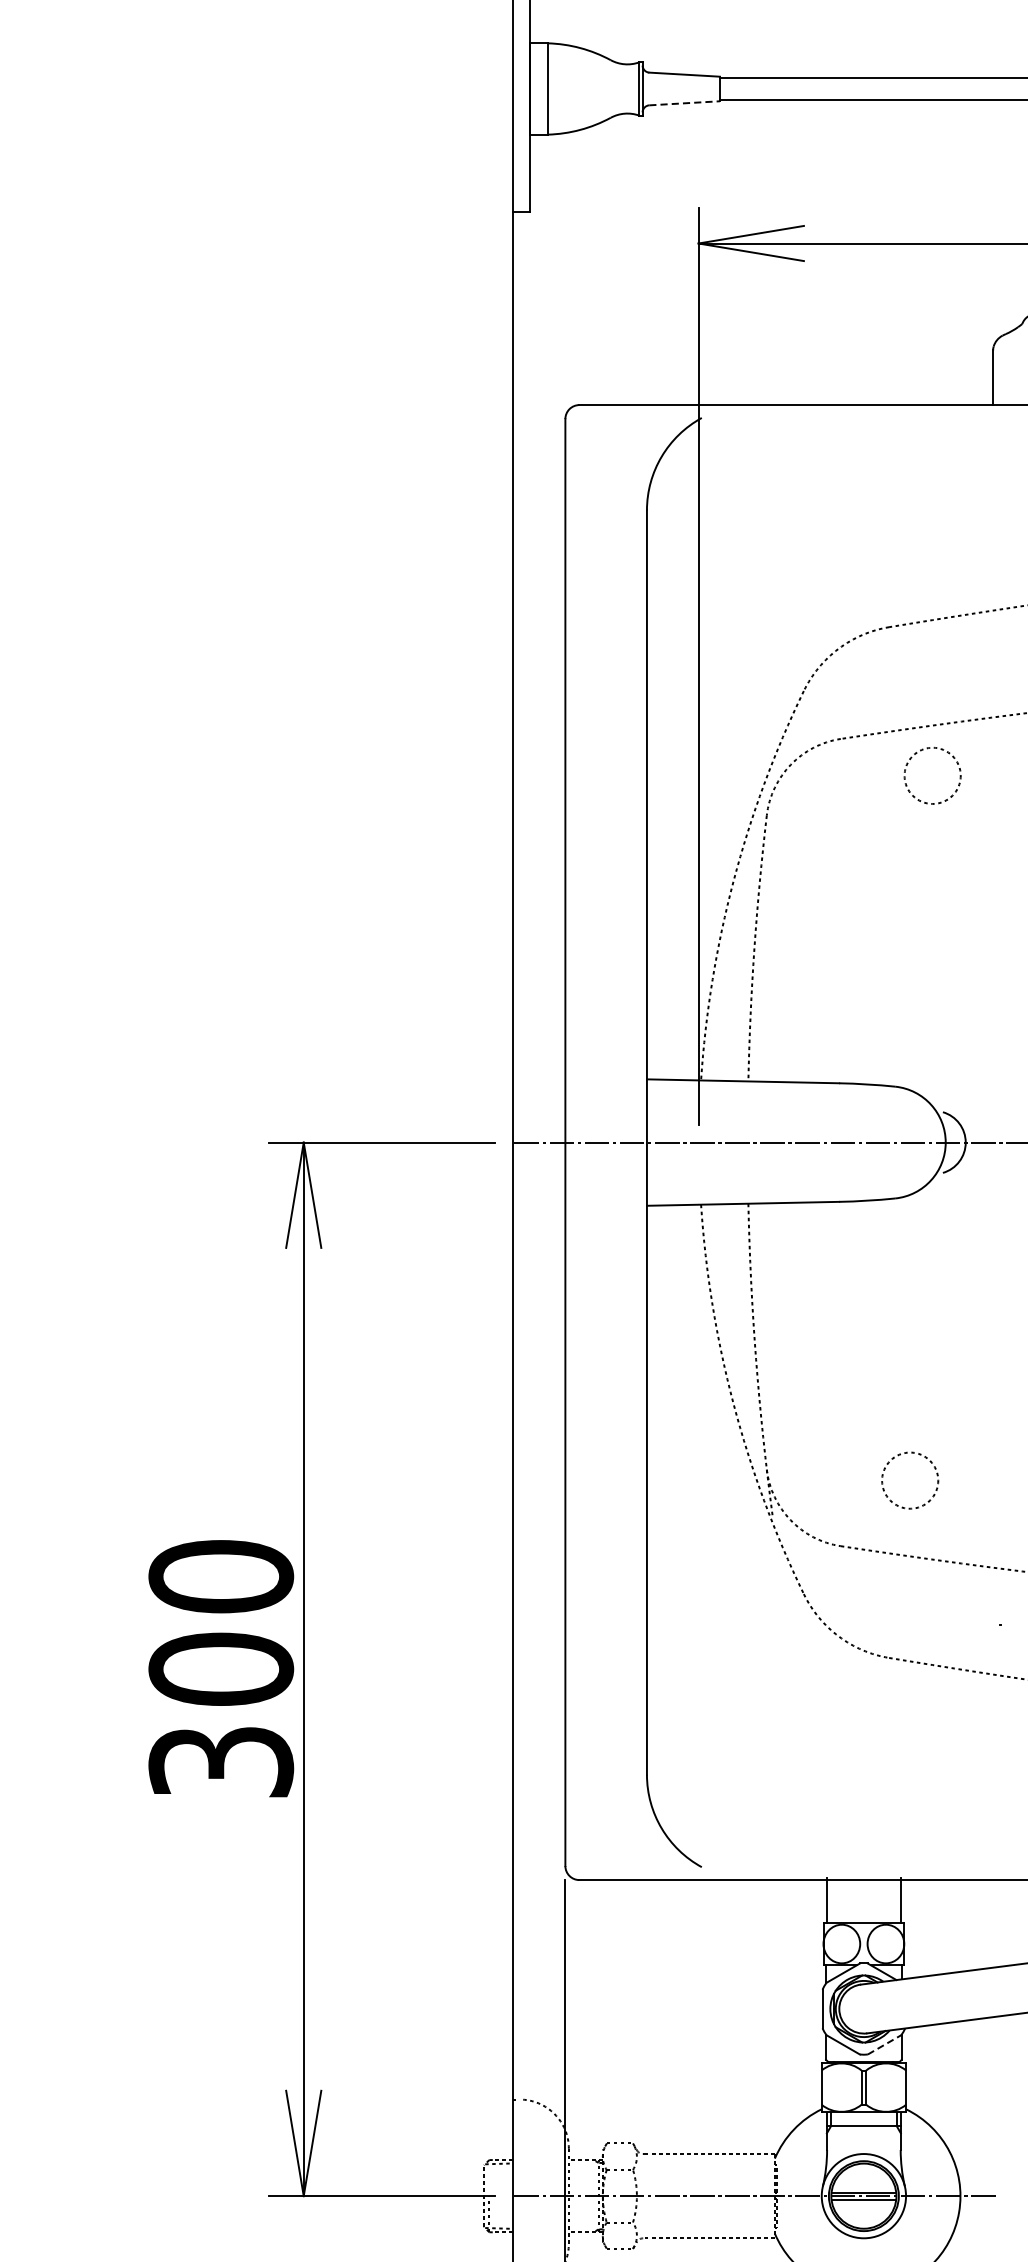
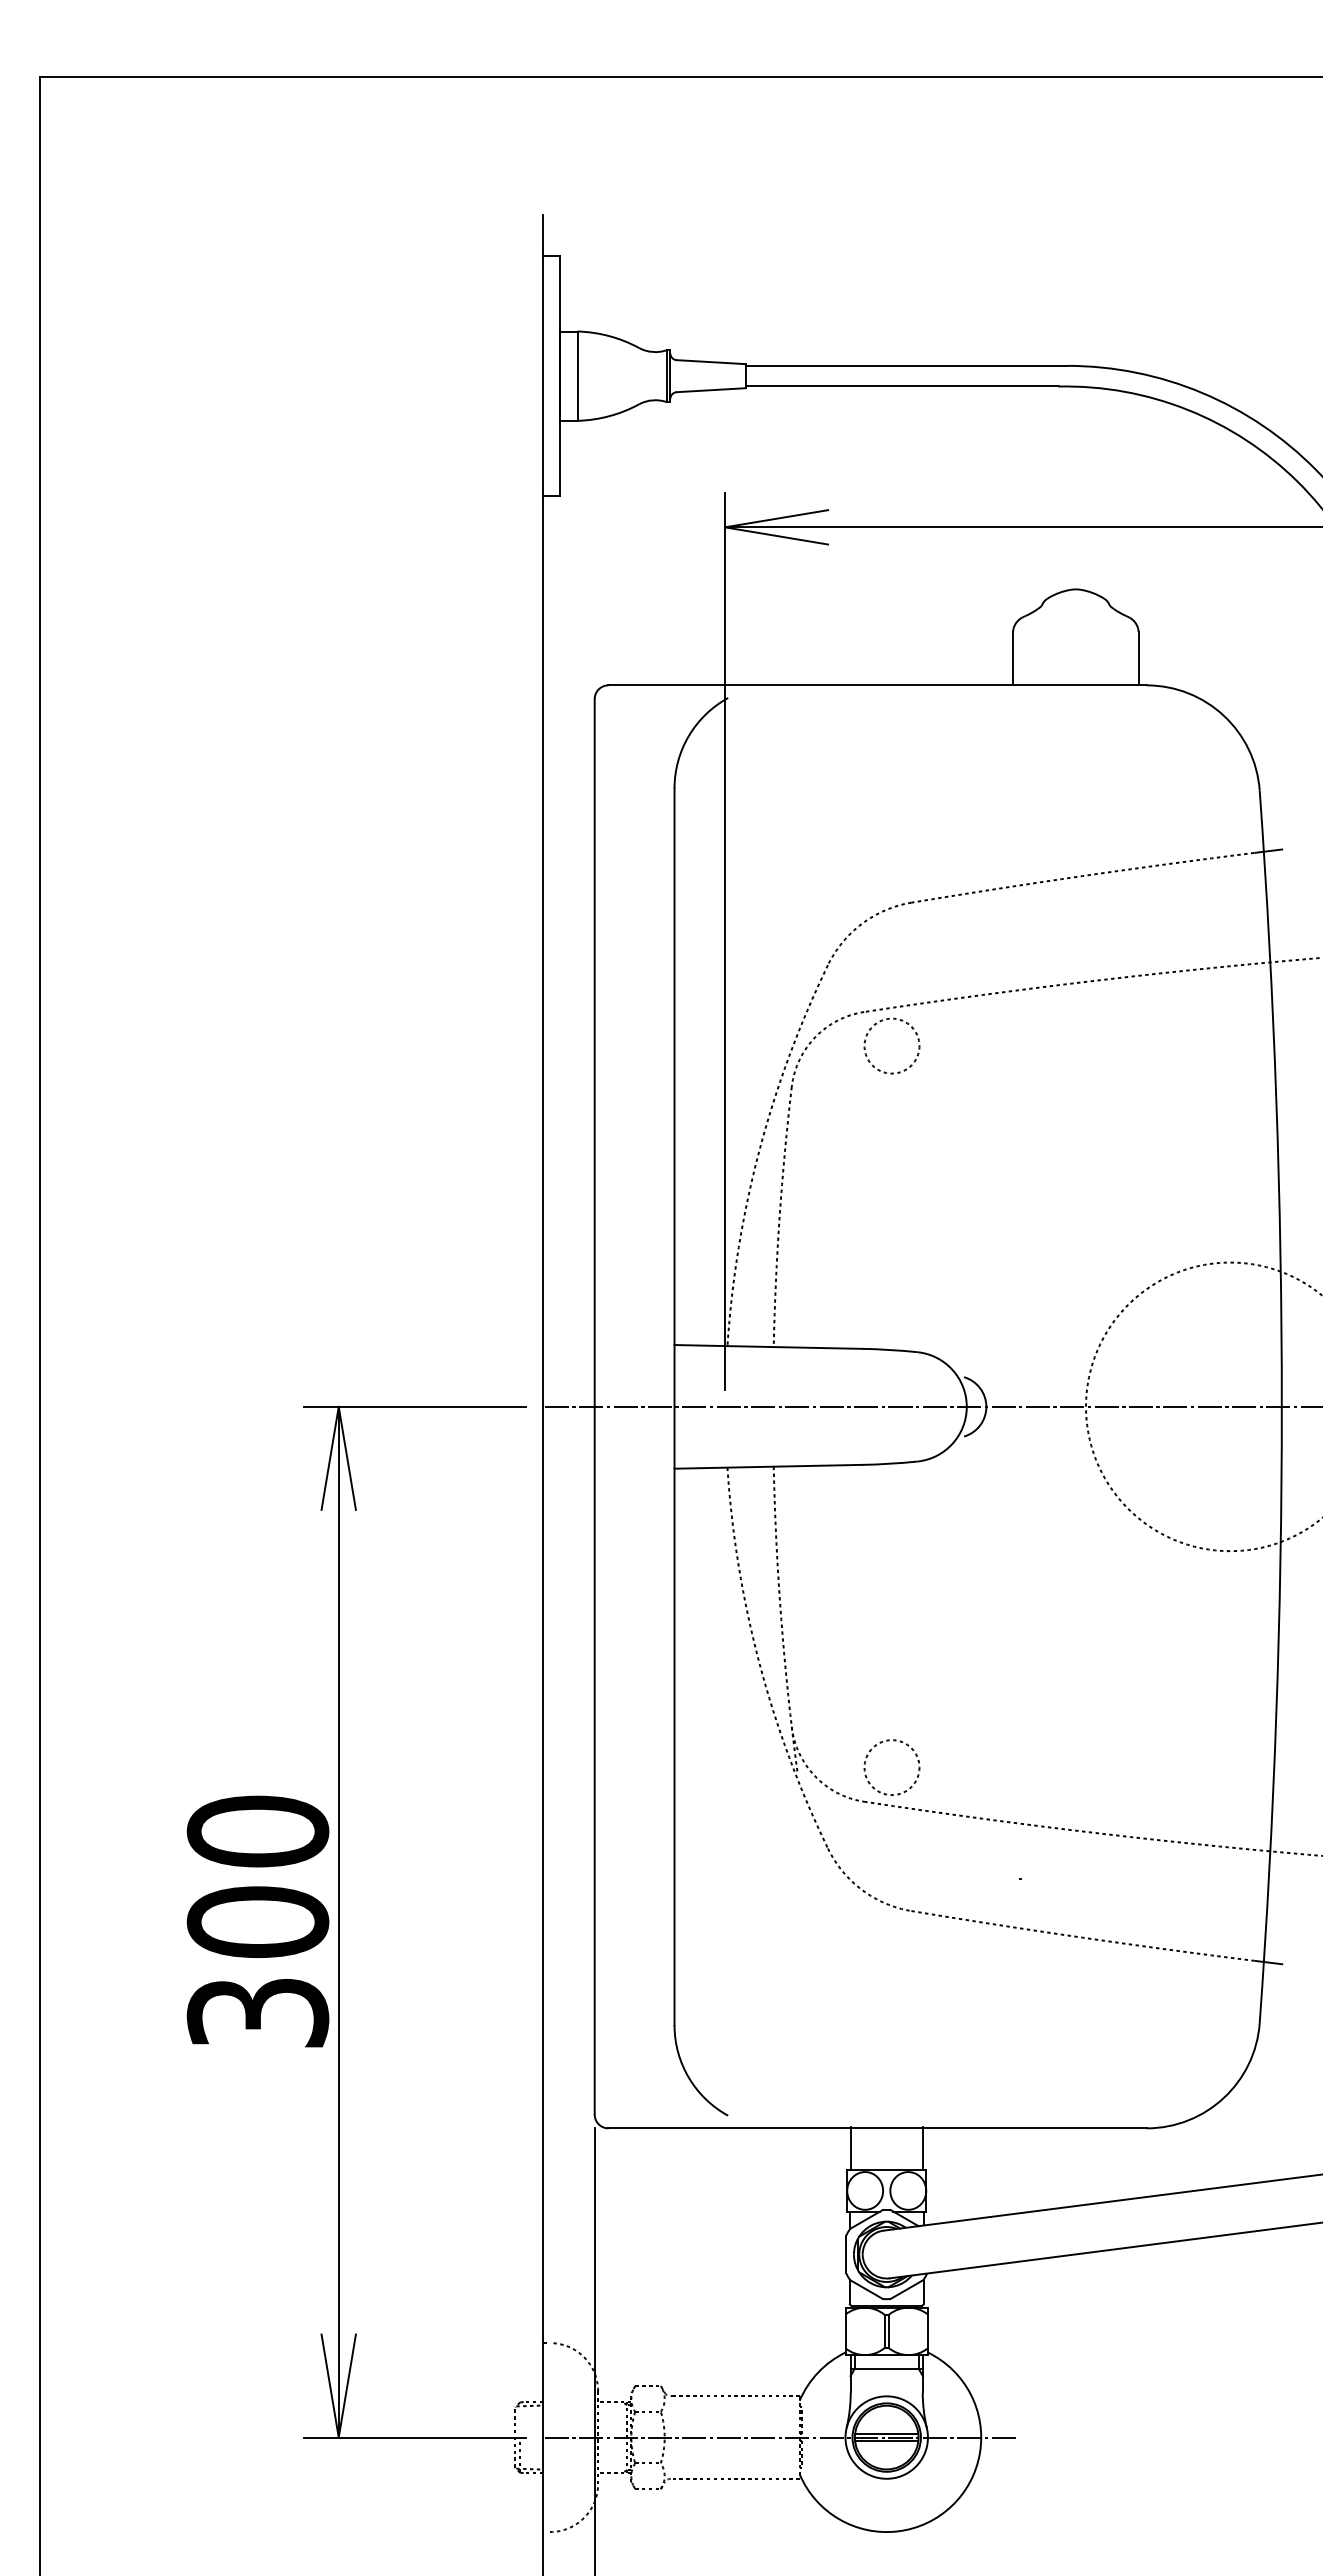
line: (684, 103) -> (711, 390), dashed -> solid
circle: (932, 775) -> (891, 1045), moved
circle: (909, 1480) -> (891, 1767), moved
line: (884, 2044) -> (906, 2289), dashed -> solid

